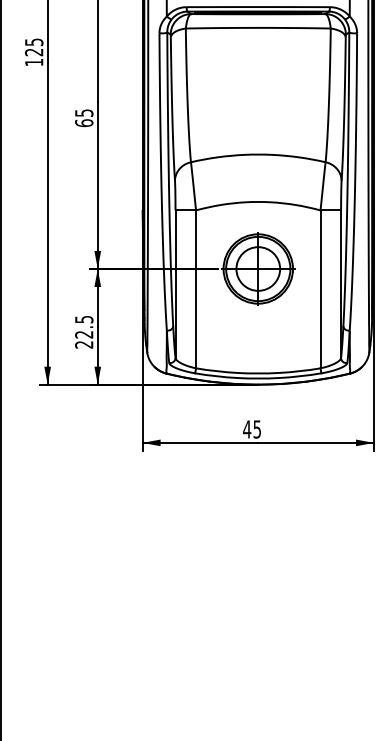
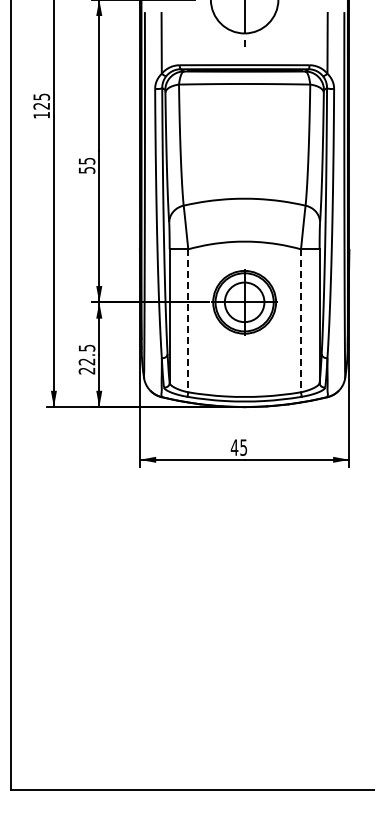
text: (83, 122) -> (86, 169), 65 -> 55
line: (196, 290) -> (188, 321), solid -> dashed
line: (321, 290) -> (301, 321), solid -> dashed

